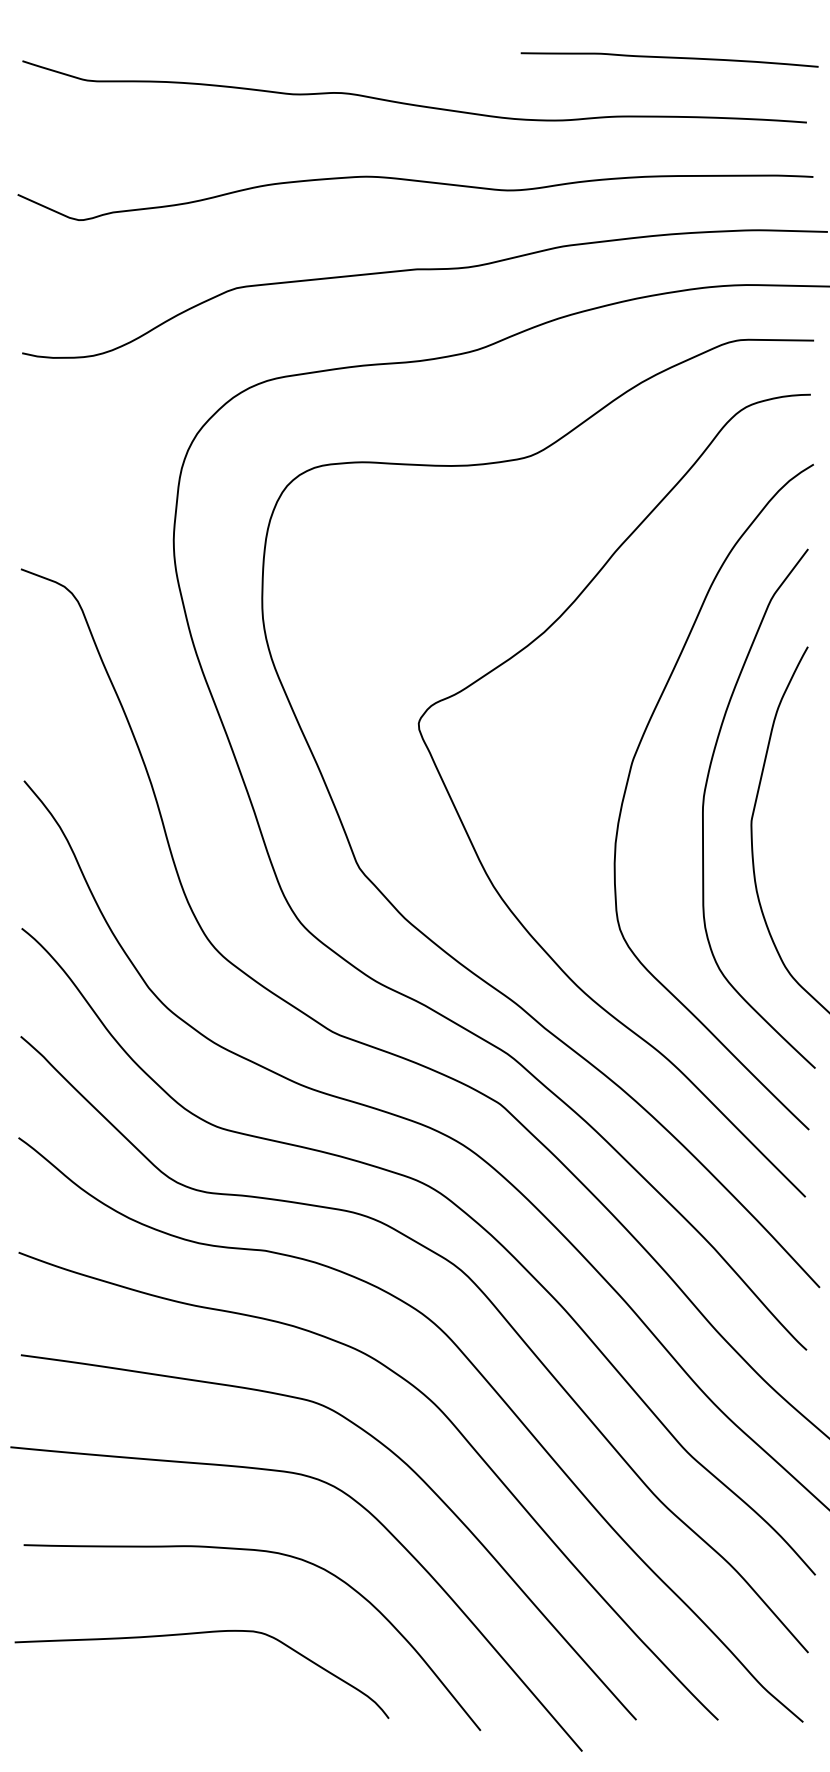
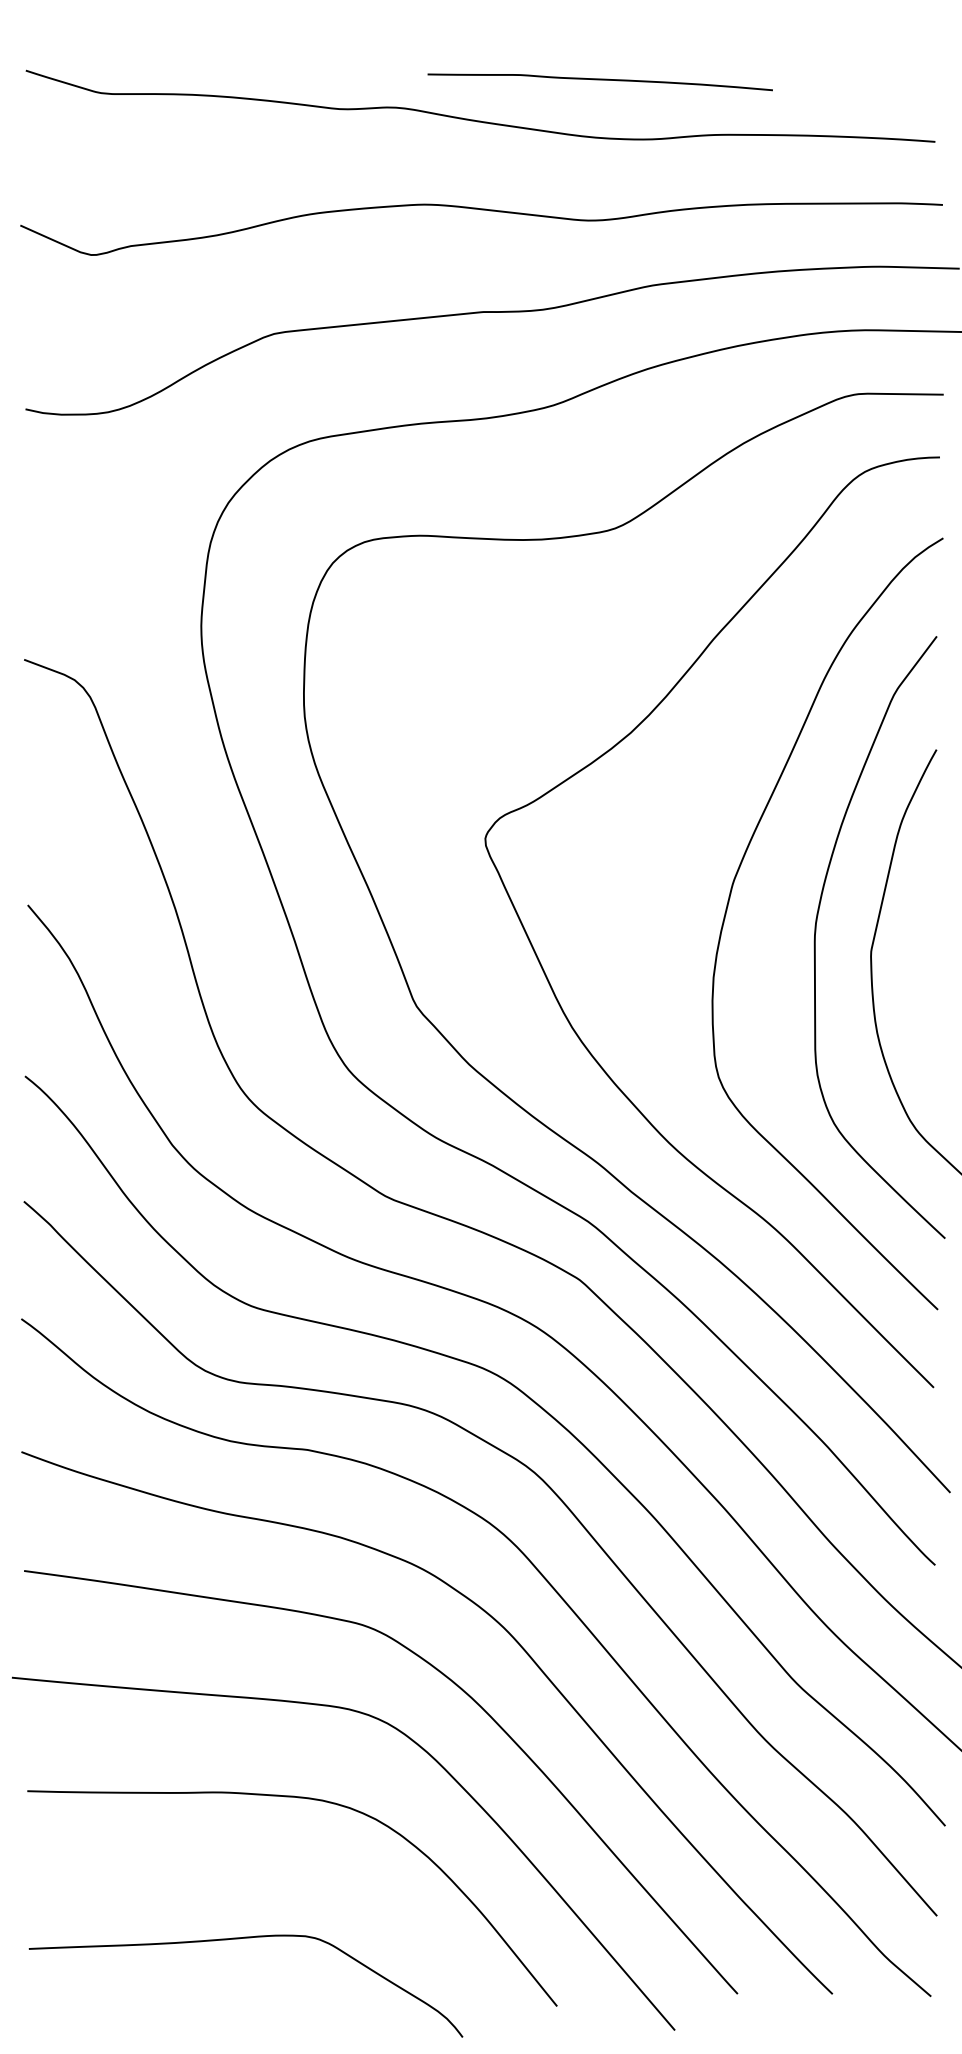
curve: (669, 58) -> (599, 80), moved
curve: (196, 1634) -> (239, 1939), moved

